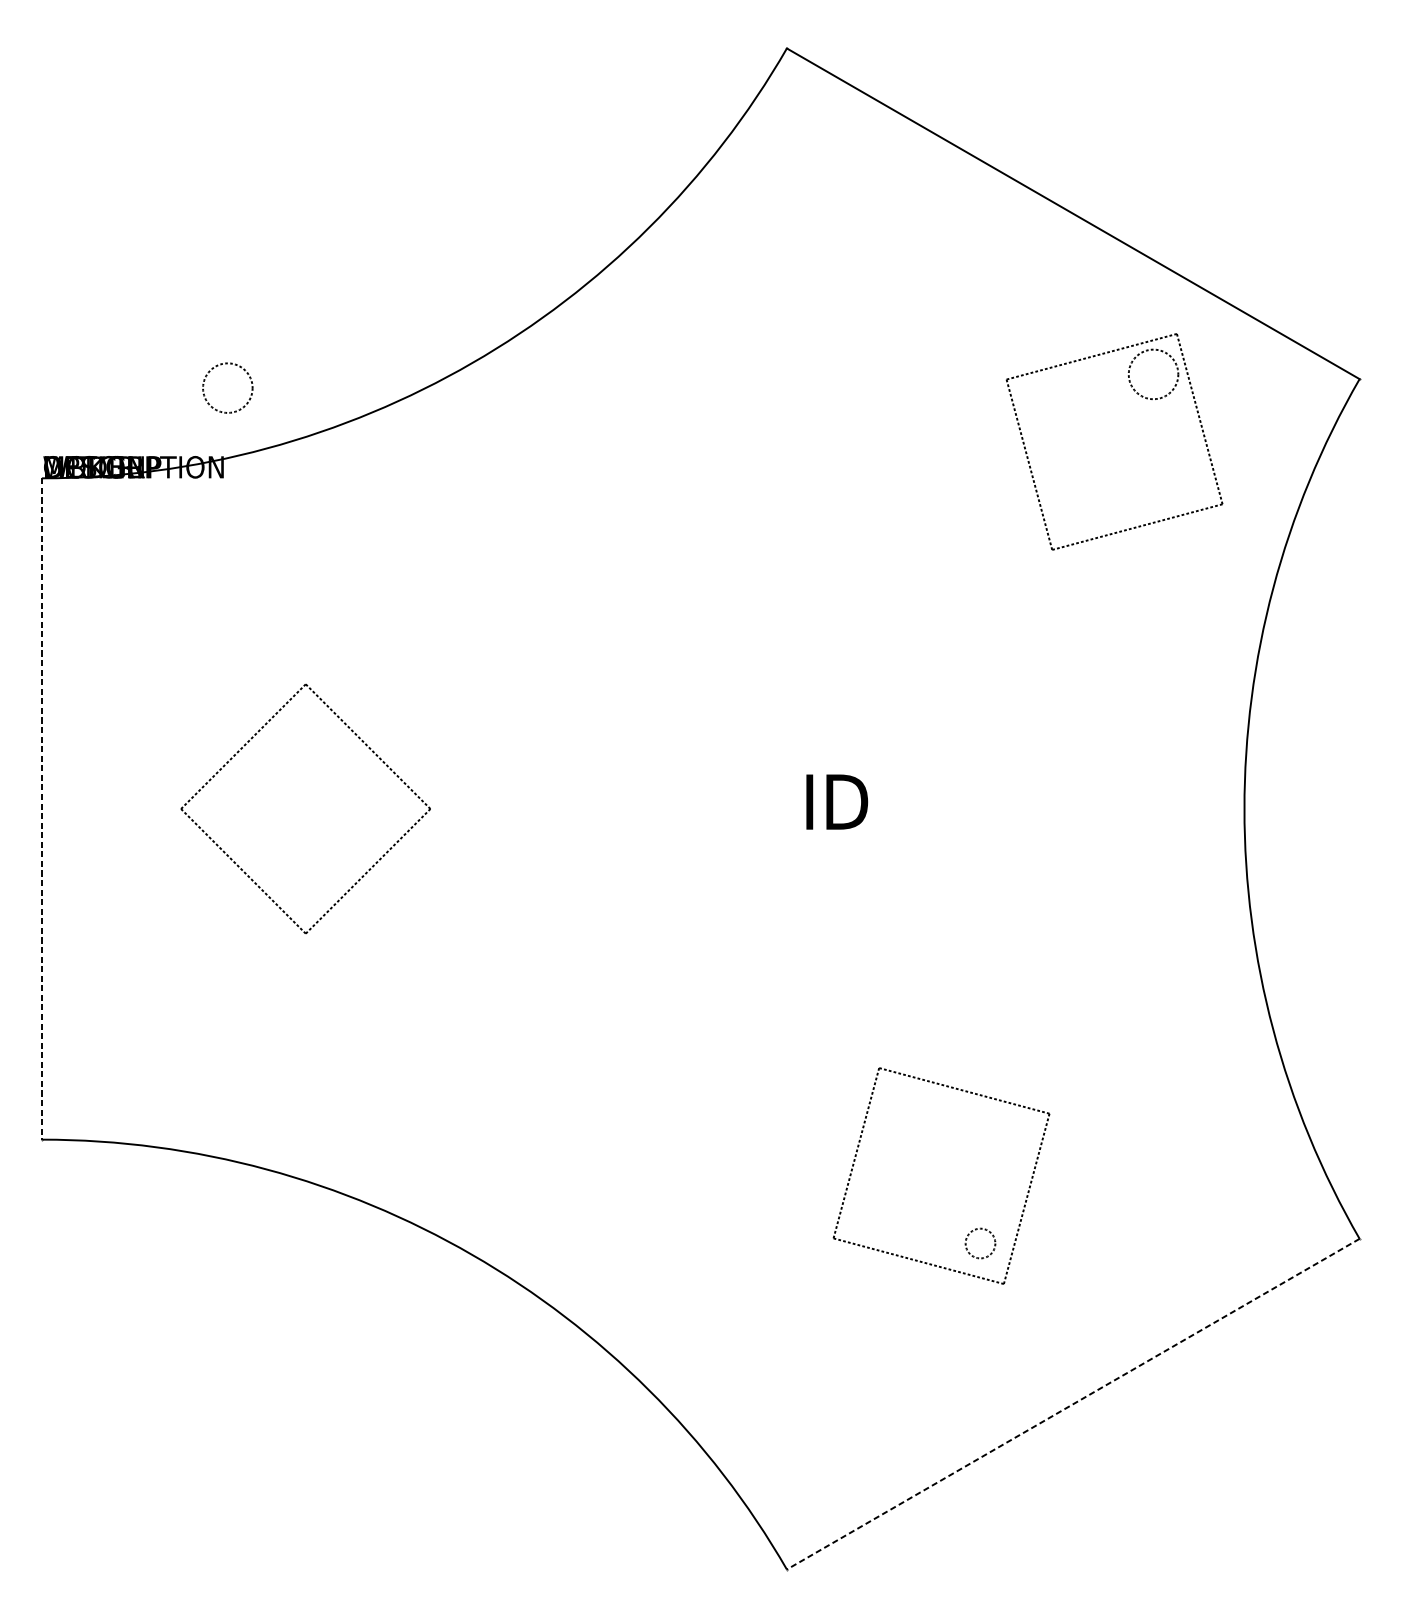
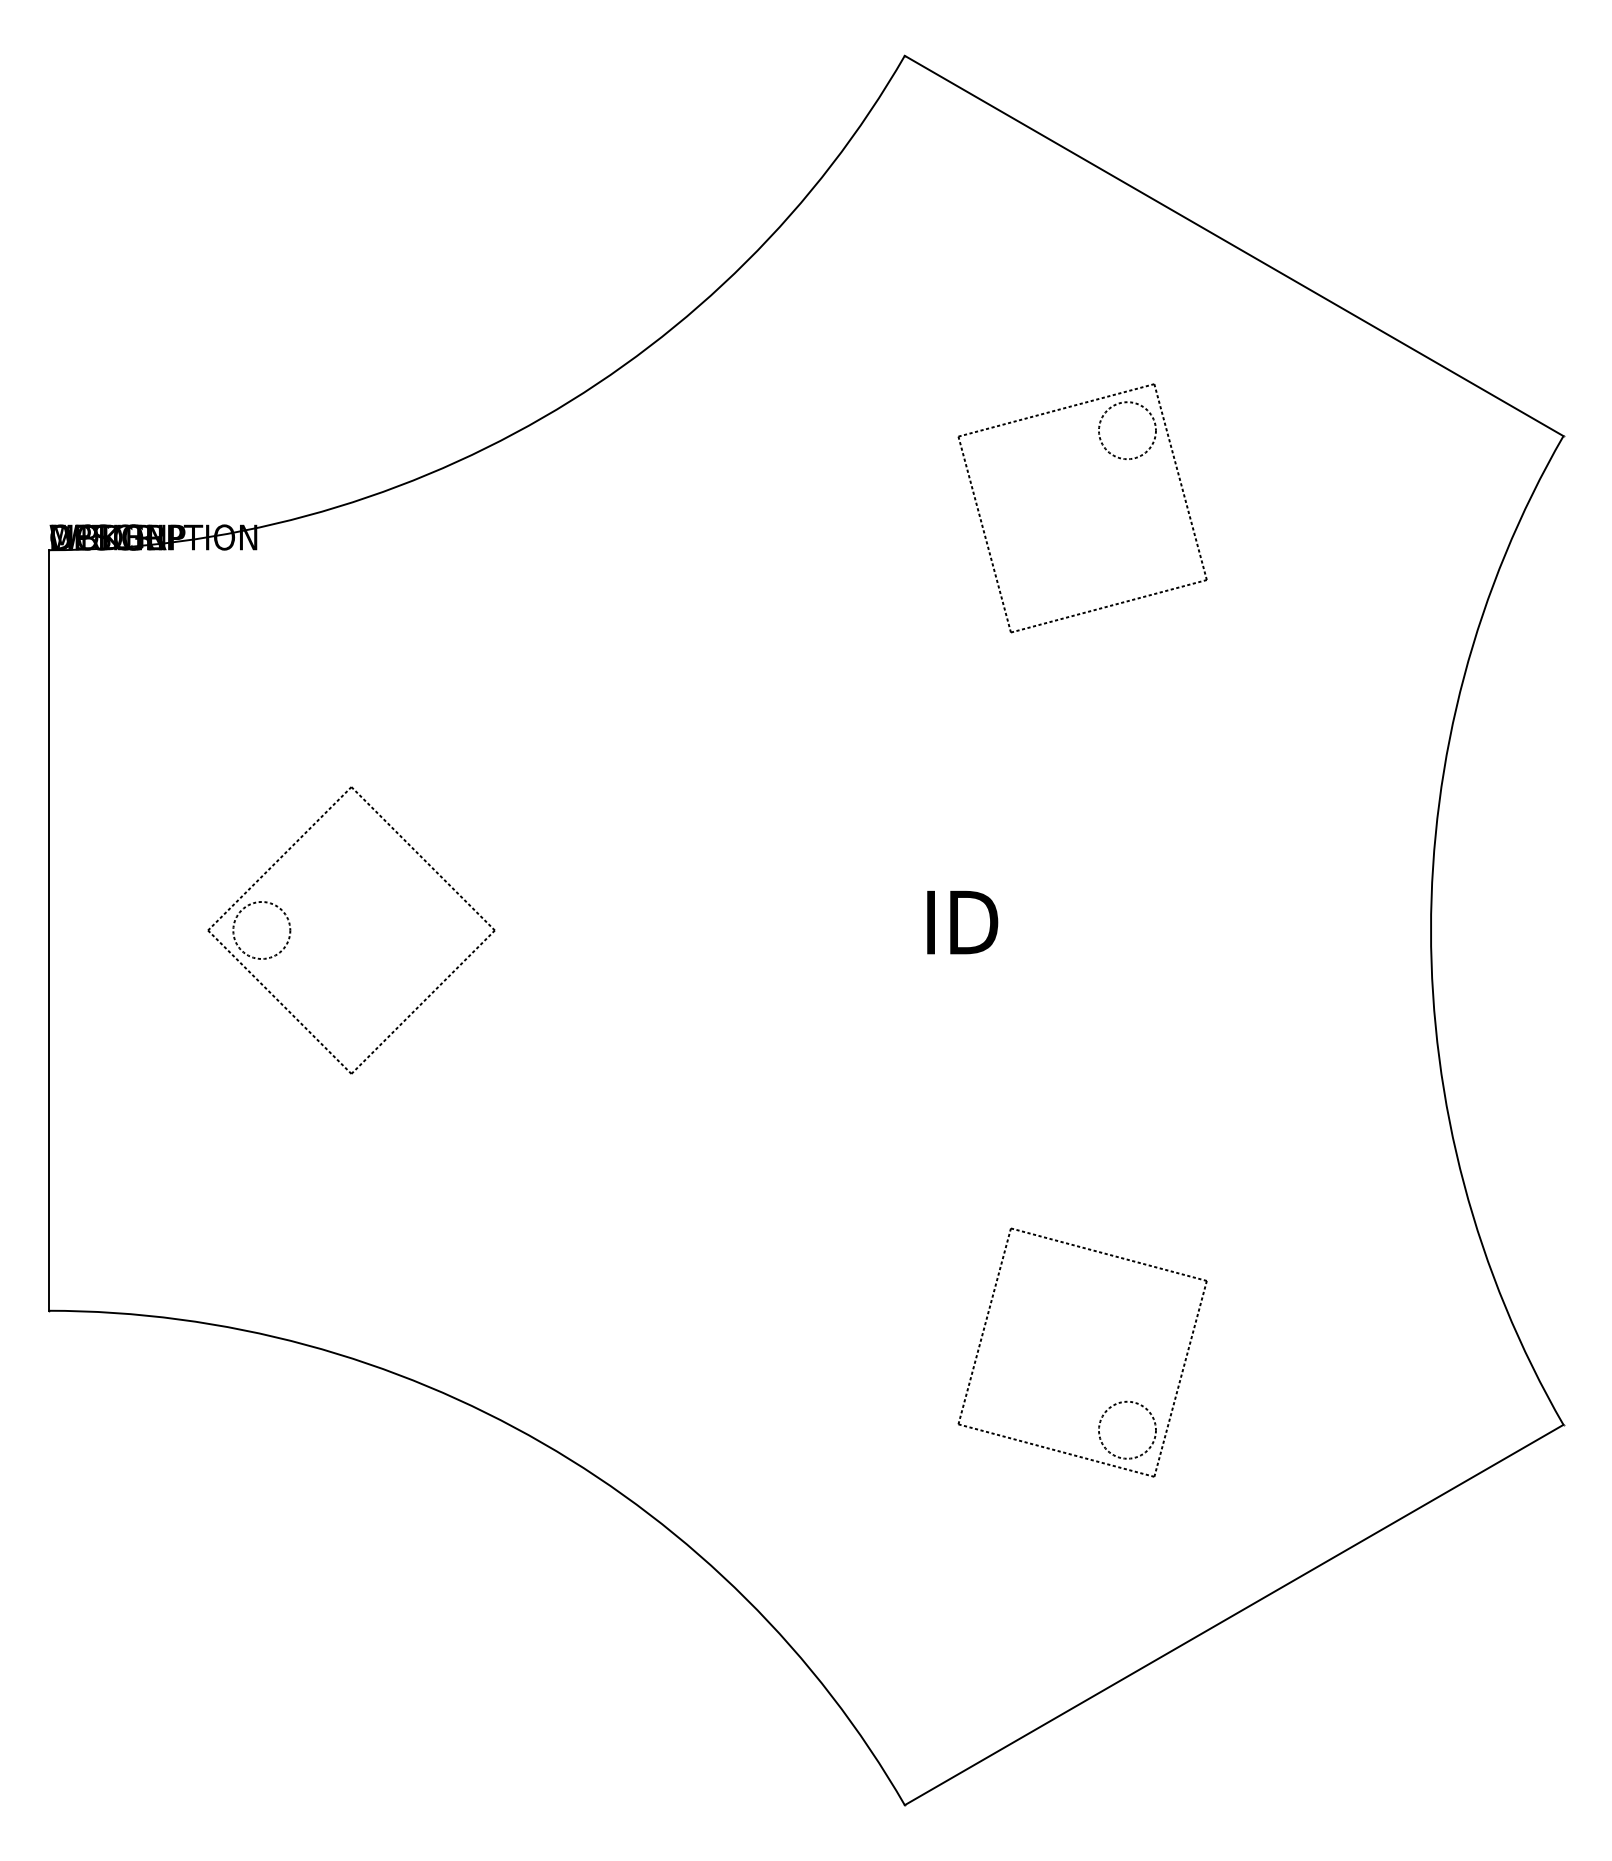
circle: (227, 388) -> (261, 930), moved
part: (1142, 397) -> (1114, 457), moved
line: (42, 809) -> (48, 930), dashed -> solid
circle: (979, 1242) -> (1126, 1429), size x1.67
line: (1072, 1404) -> (1233, 1615), dashed -> solid

